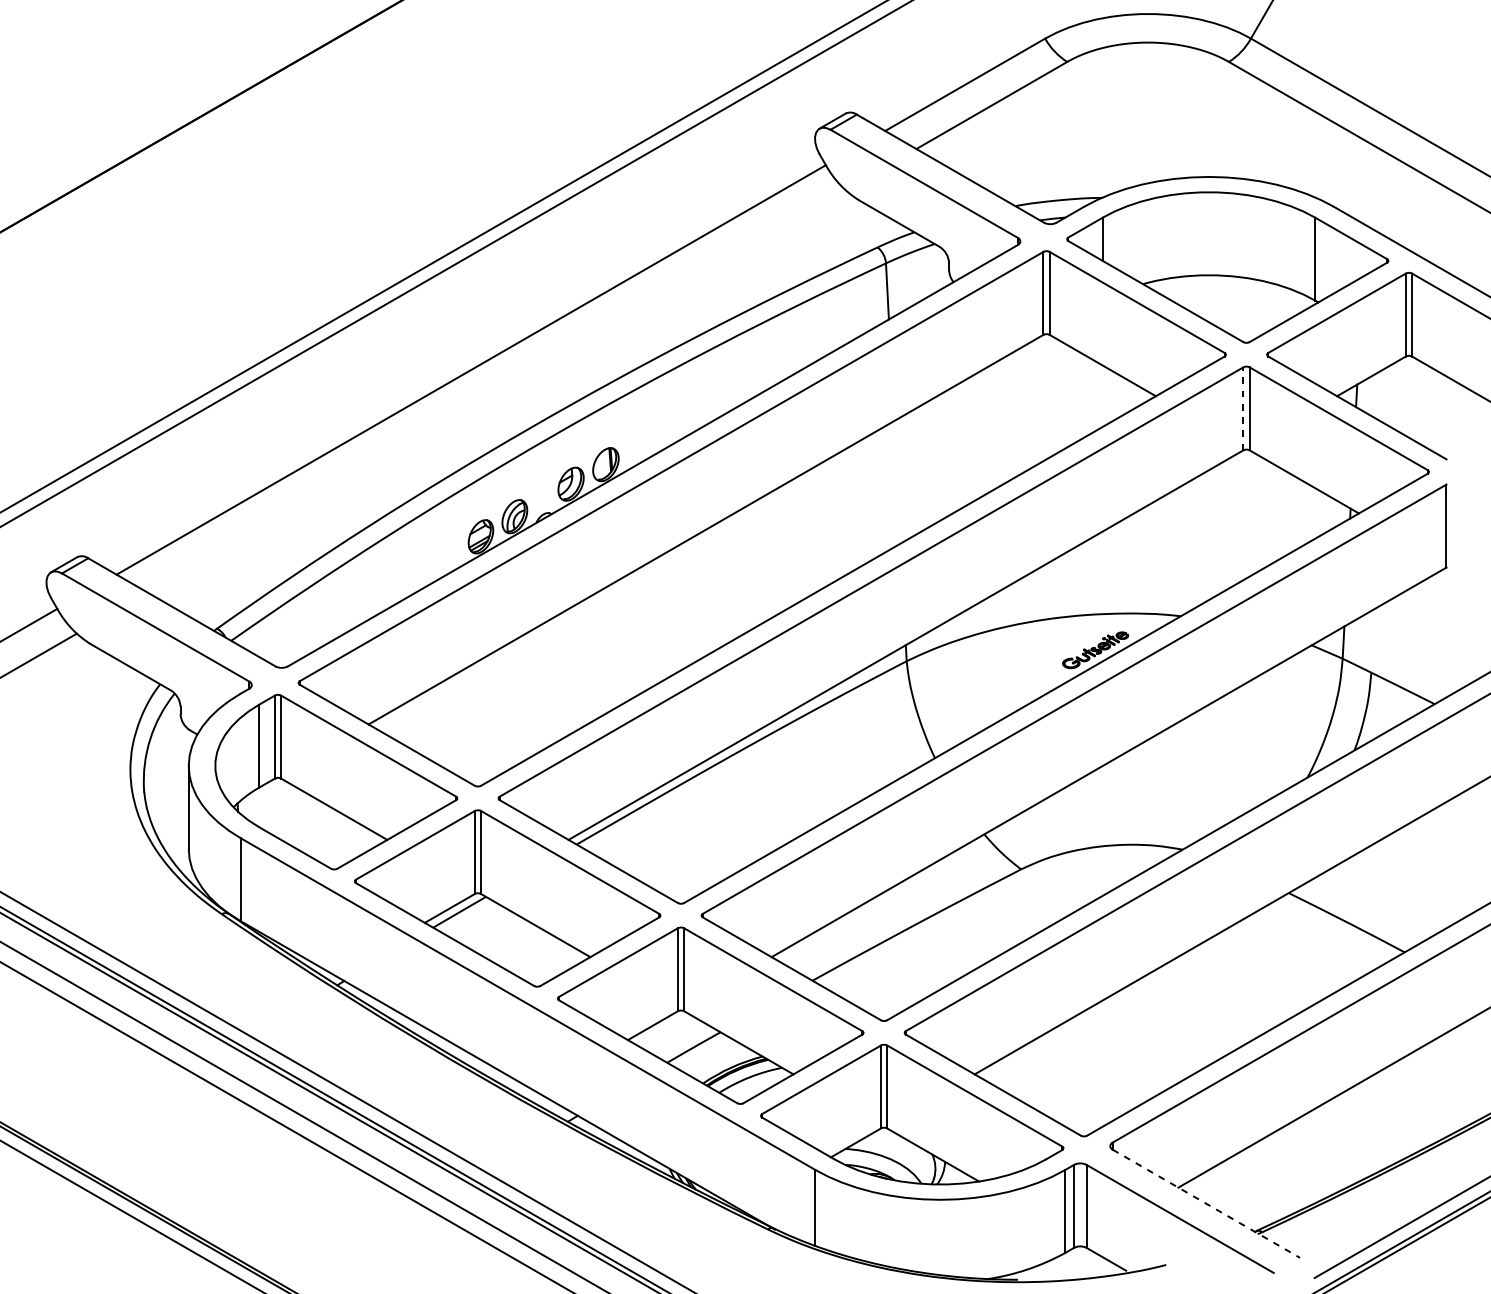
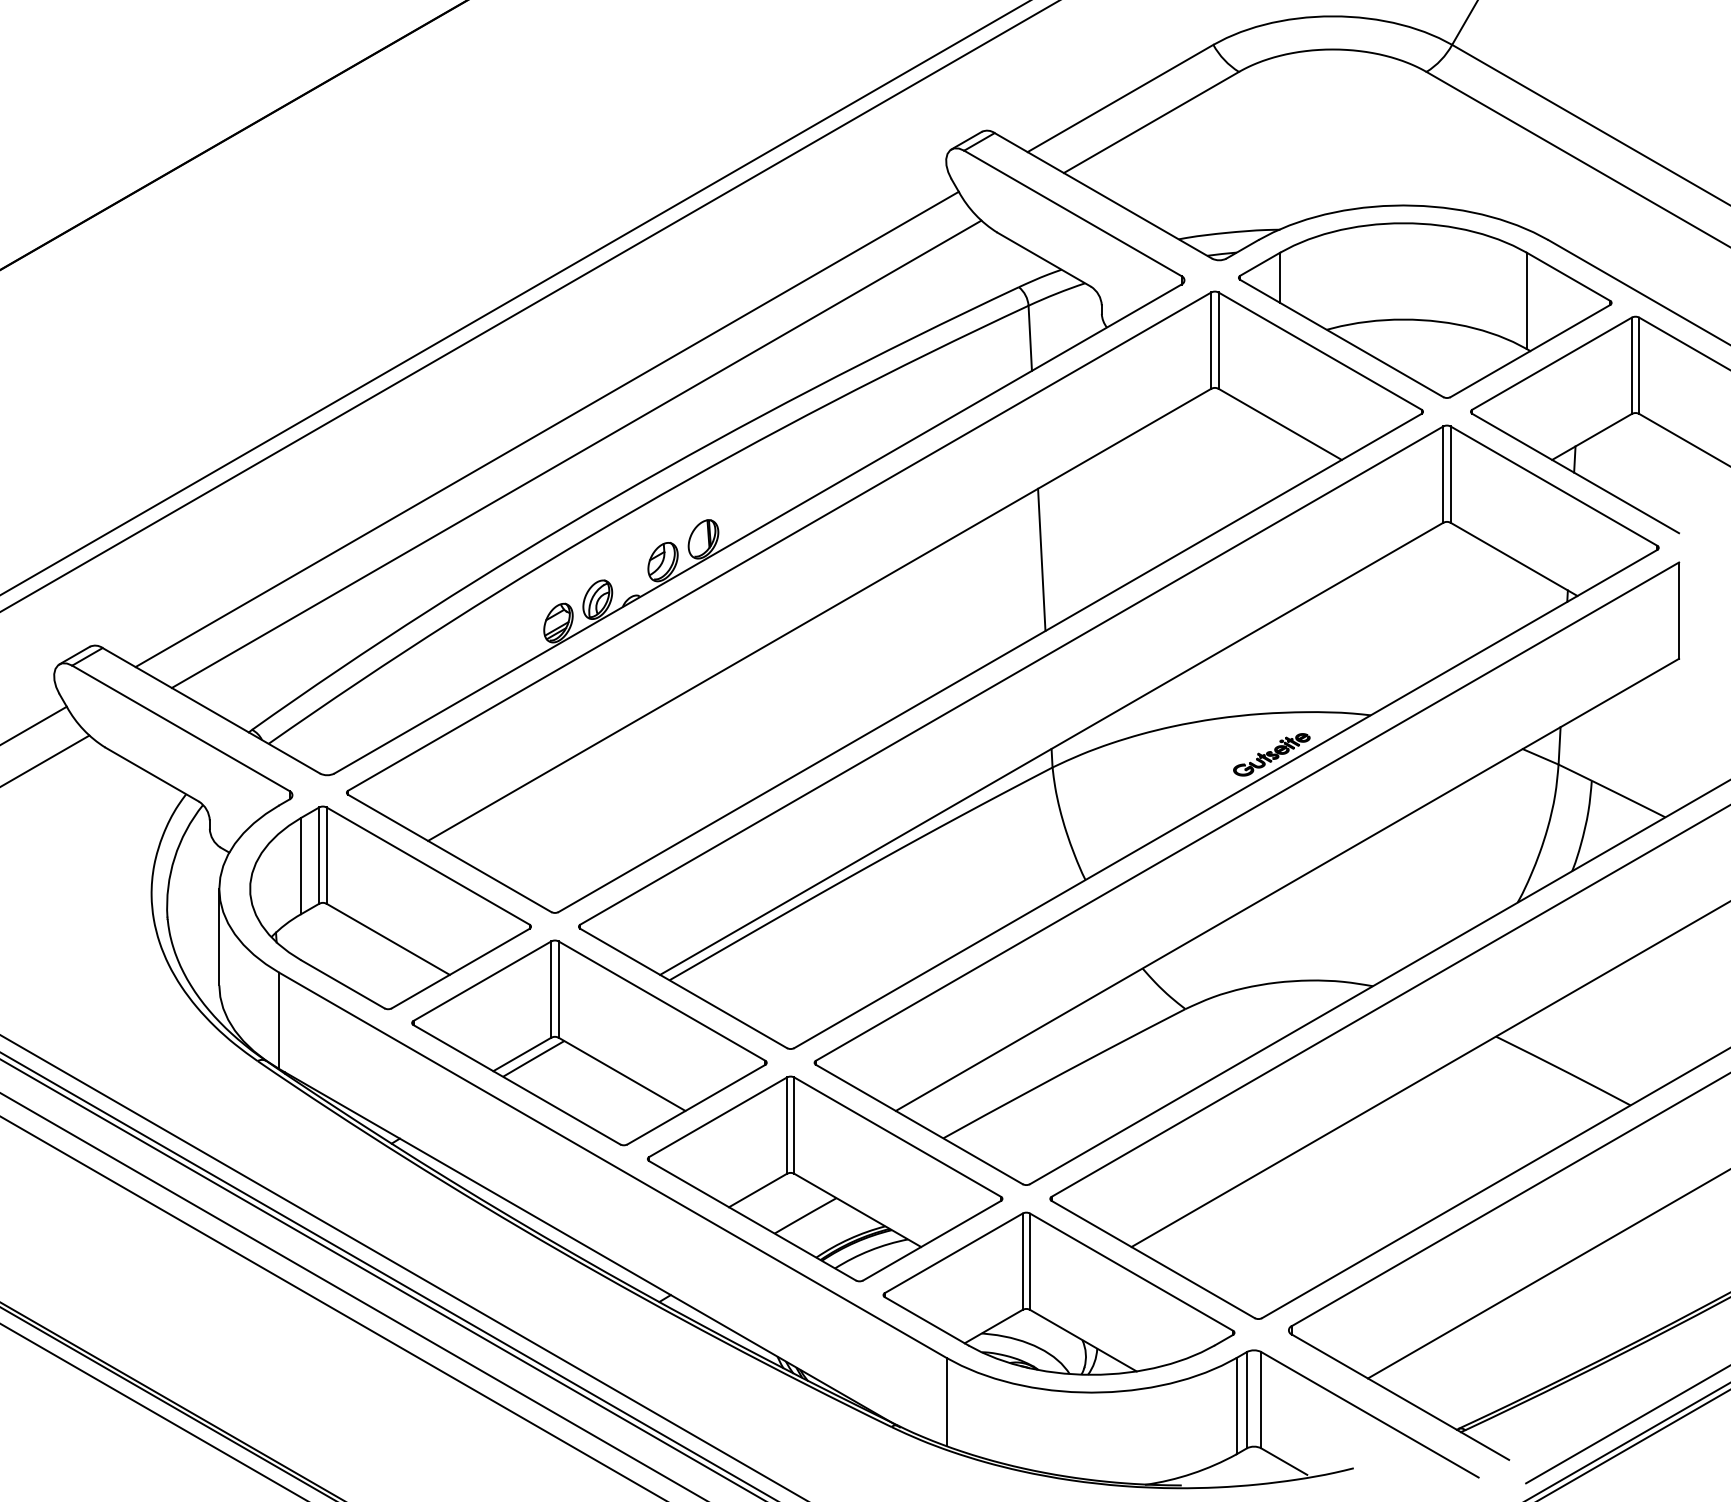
line: (496, 390) -> (576, 453), added
line: (1243, 408) -> (1443, 474), dashed -> solid
line: (897, 482) -> (1041, 559), added
line: (1206, 1204) -> (1400, 1397), dashed -> solid

